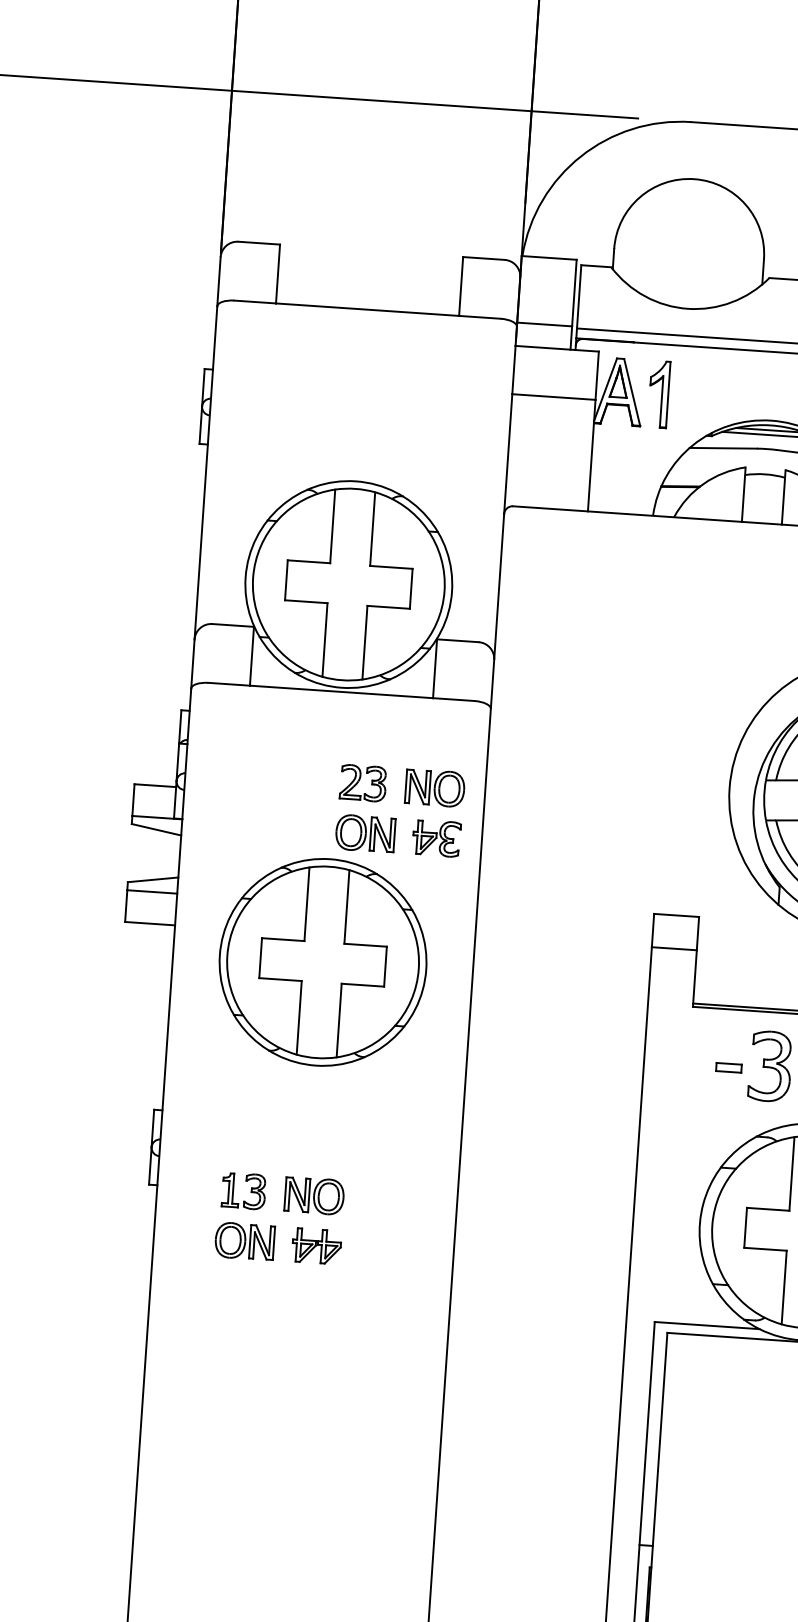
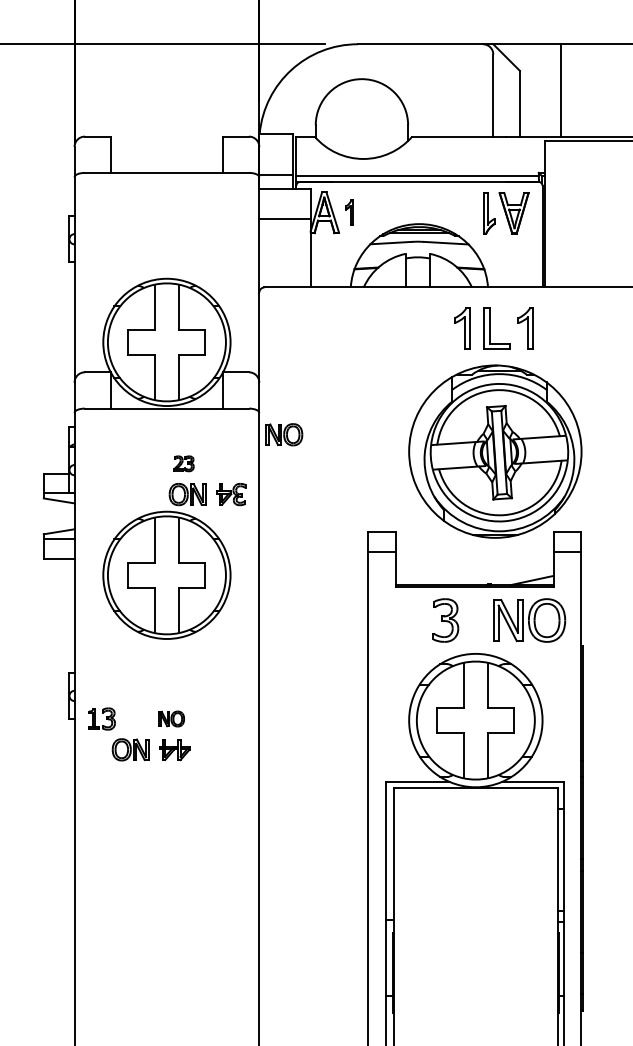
part: (659, 394) -> (349, 212), size x0.6
part: (362, 782) -> (183, 463), size x0.7
part: (435, 787) -> (284, 434), moved
part: (728, 1068) -> (420, 623), removed
part: (243, 1190) -> (101, 718), moved
part: (314, 1195) -> (171, 718), size x0.7

